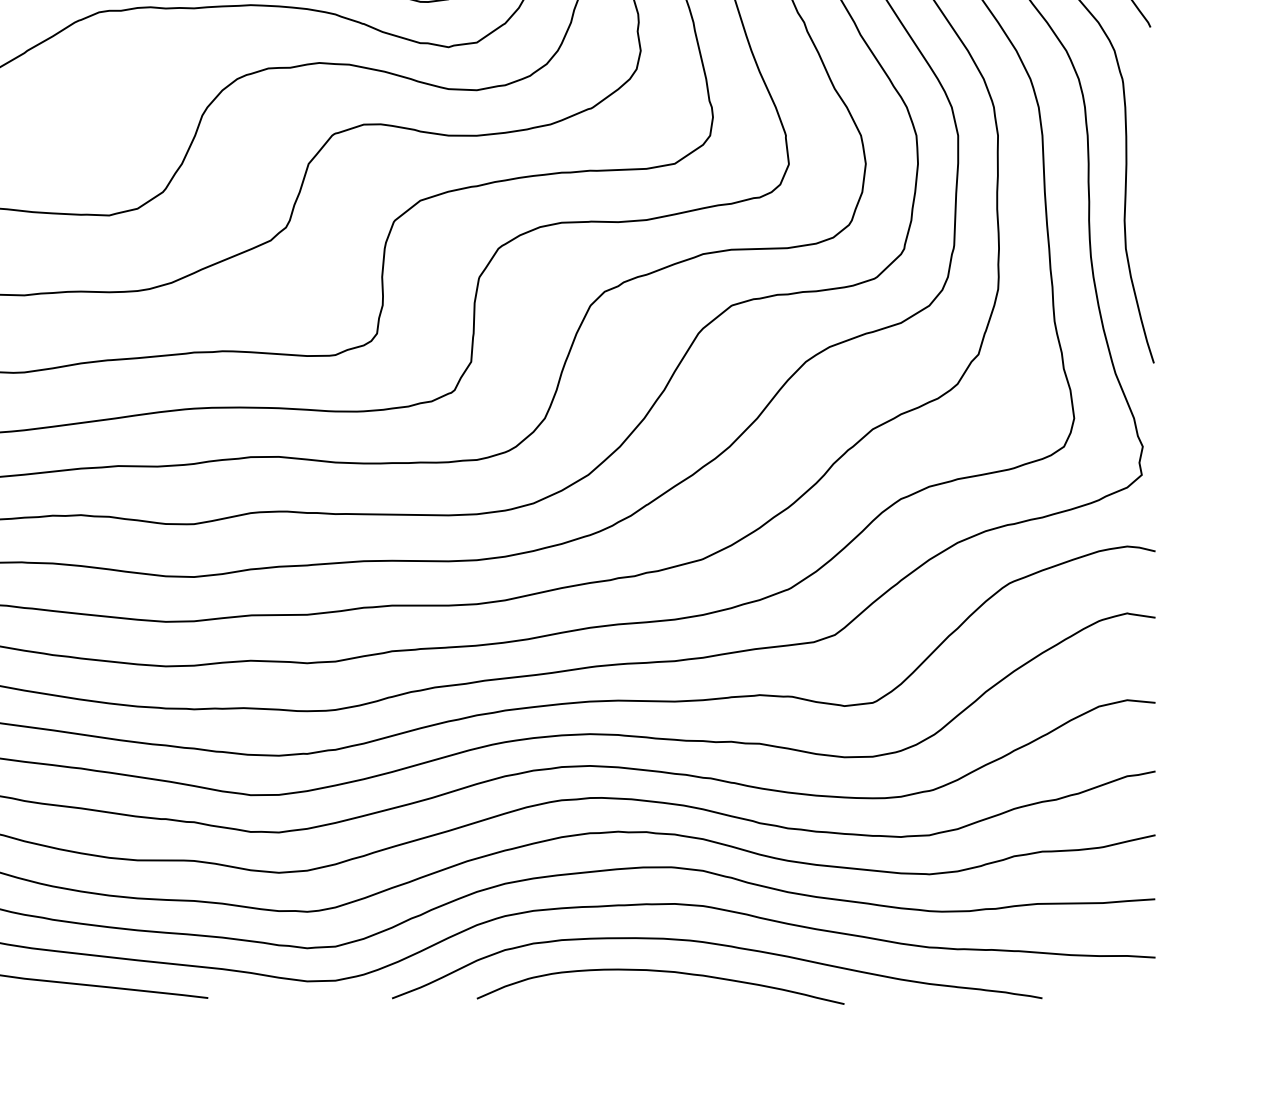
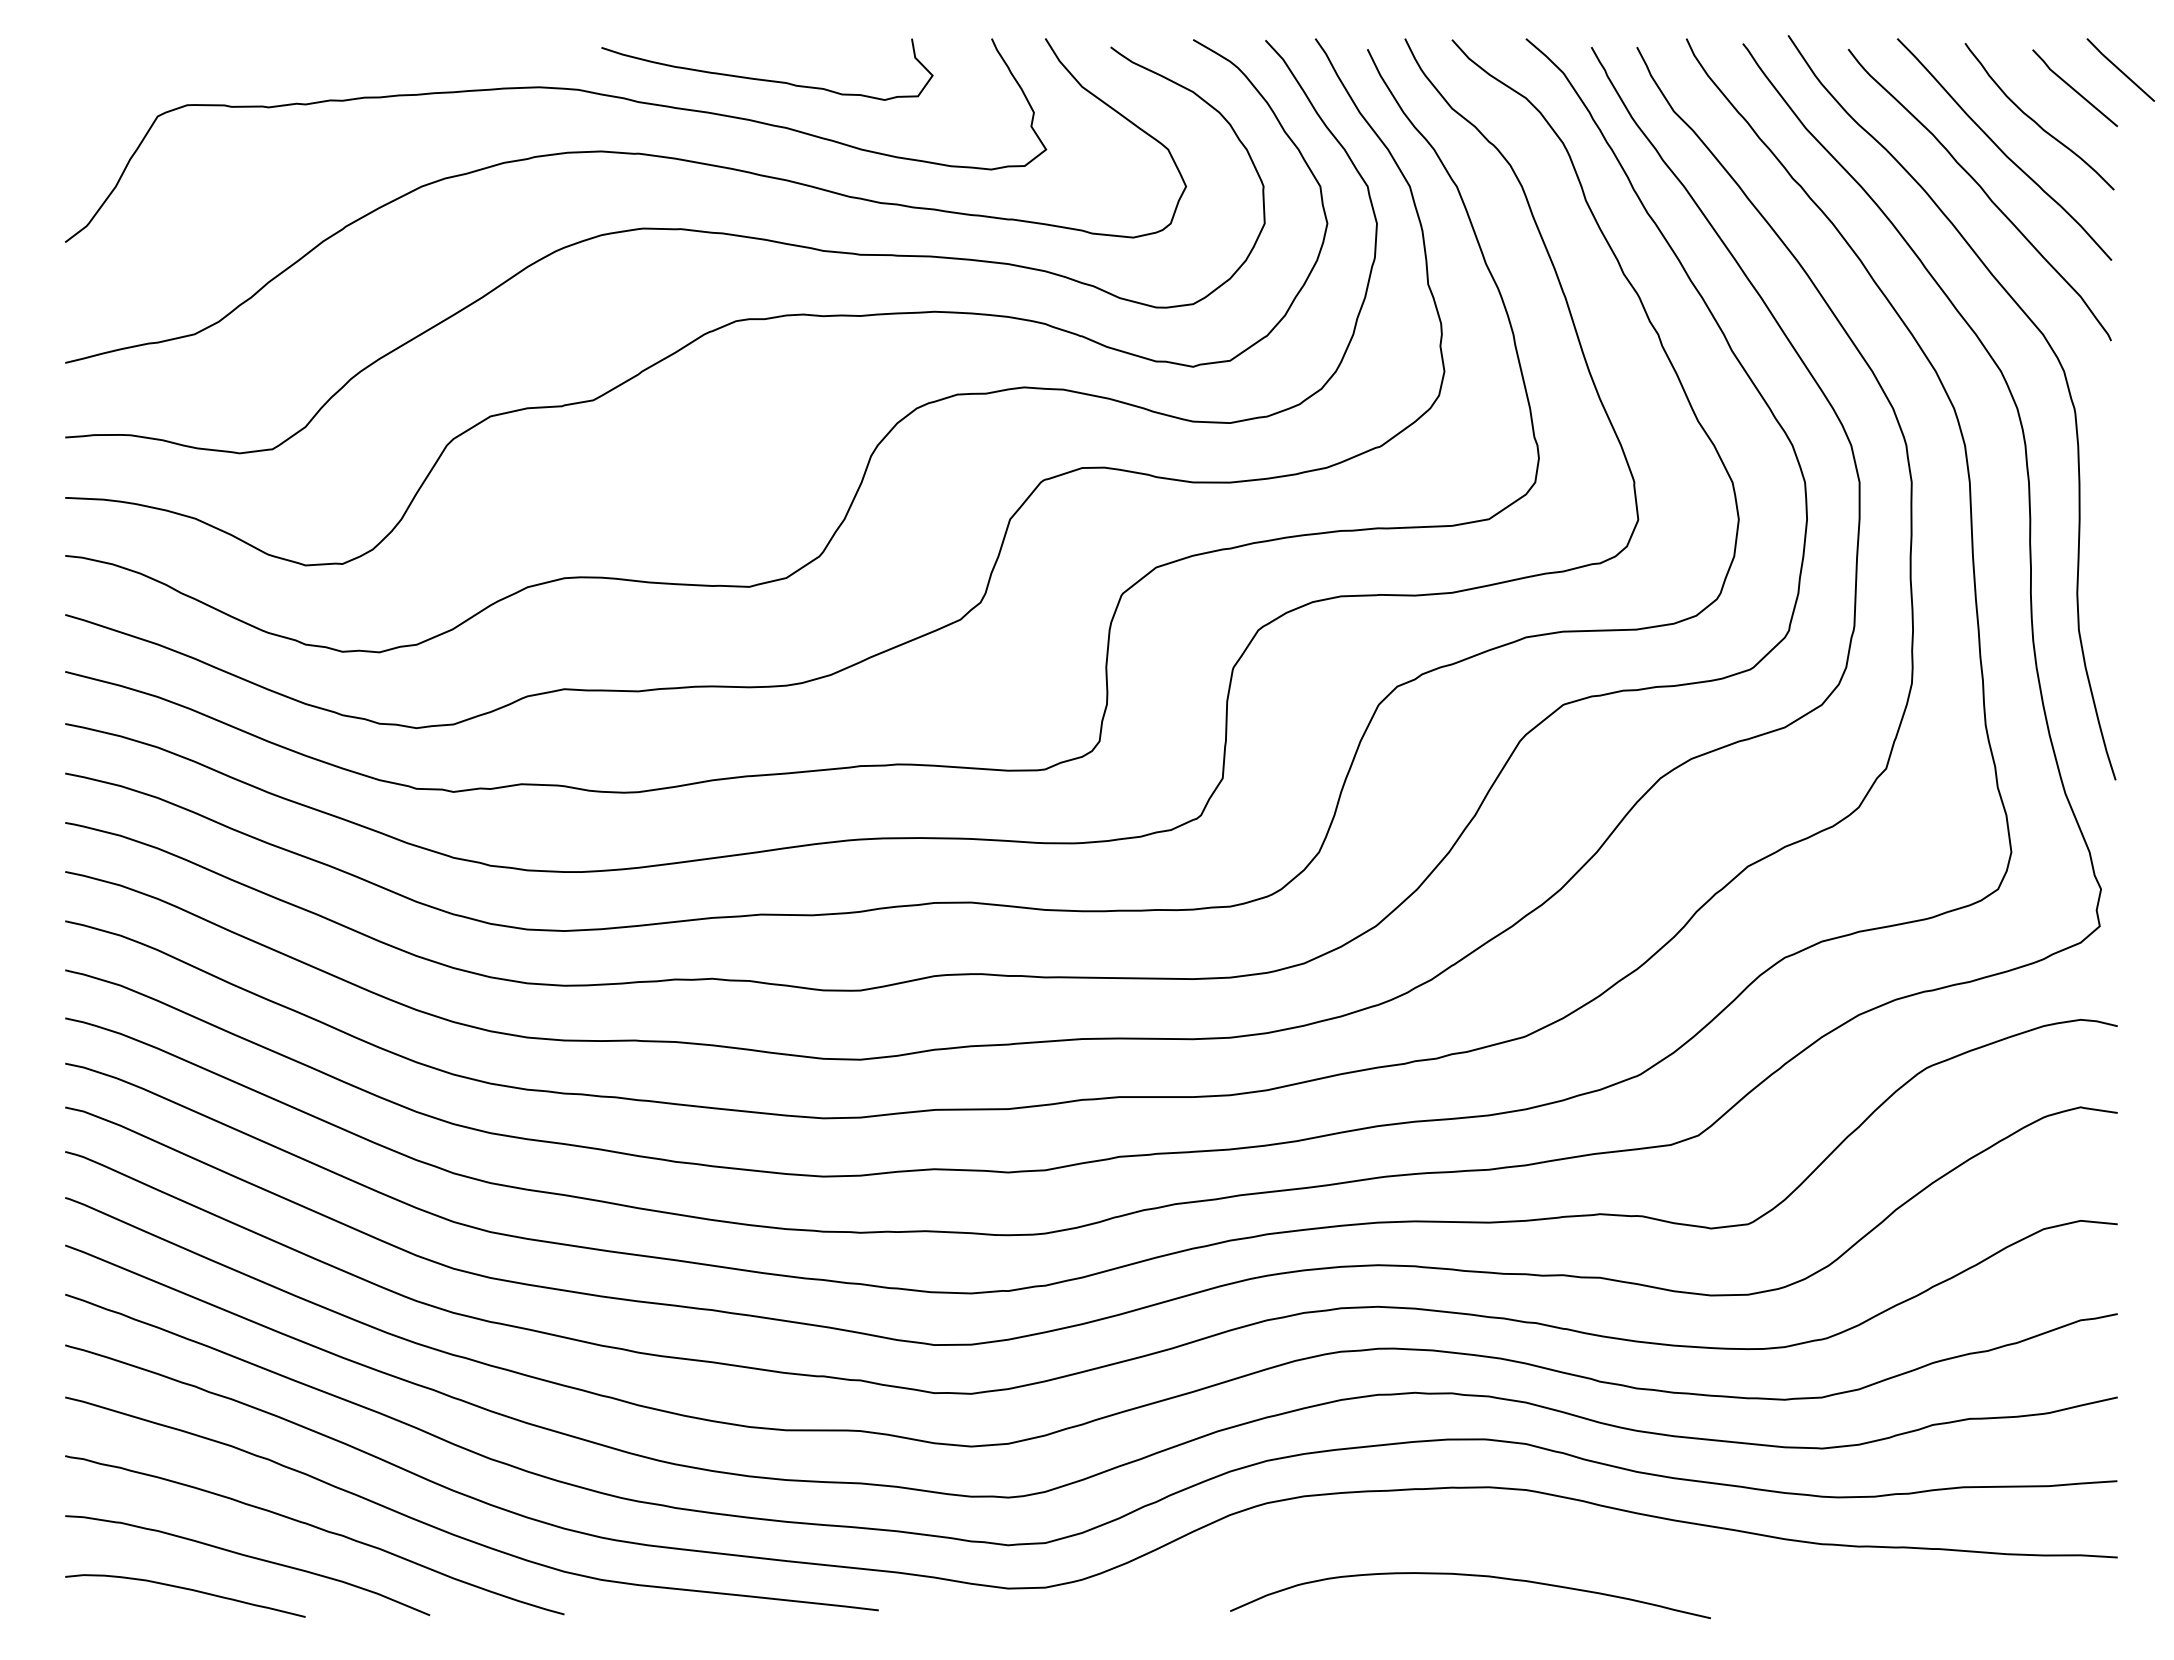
curve: (718, 945) -> (1545, 1541), removed

